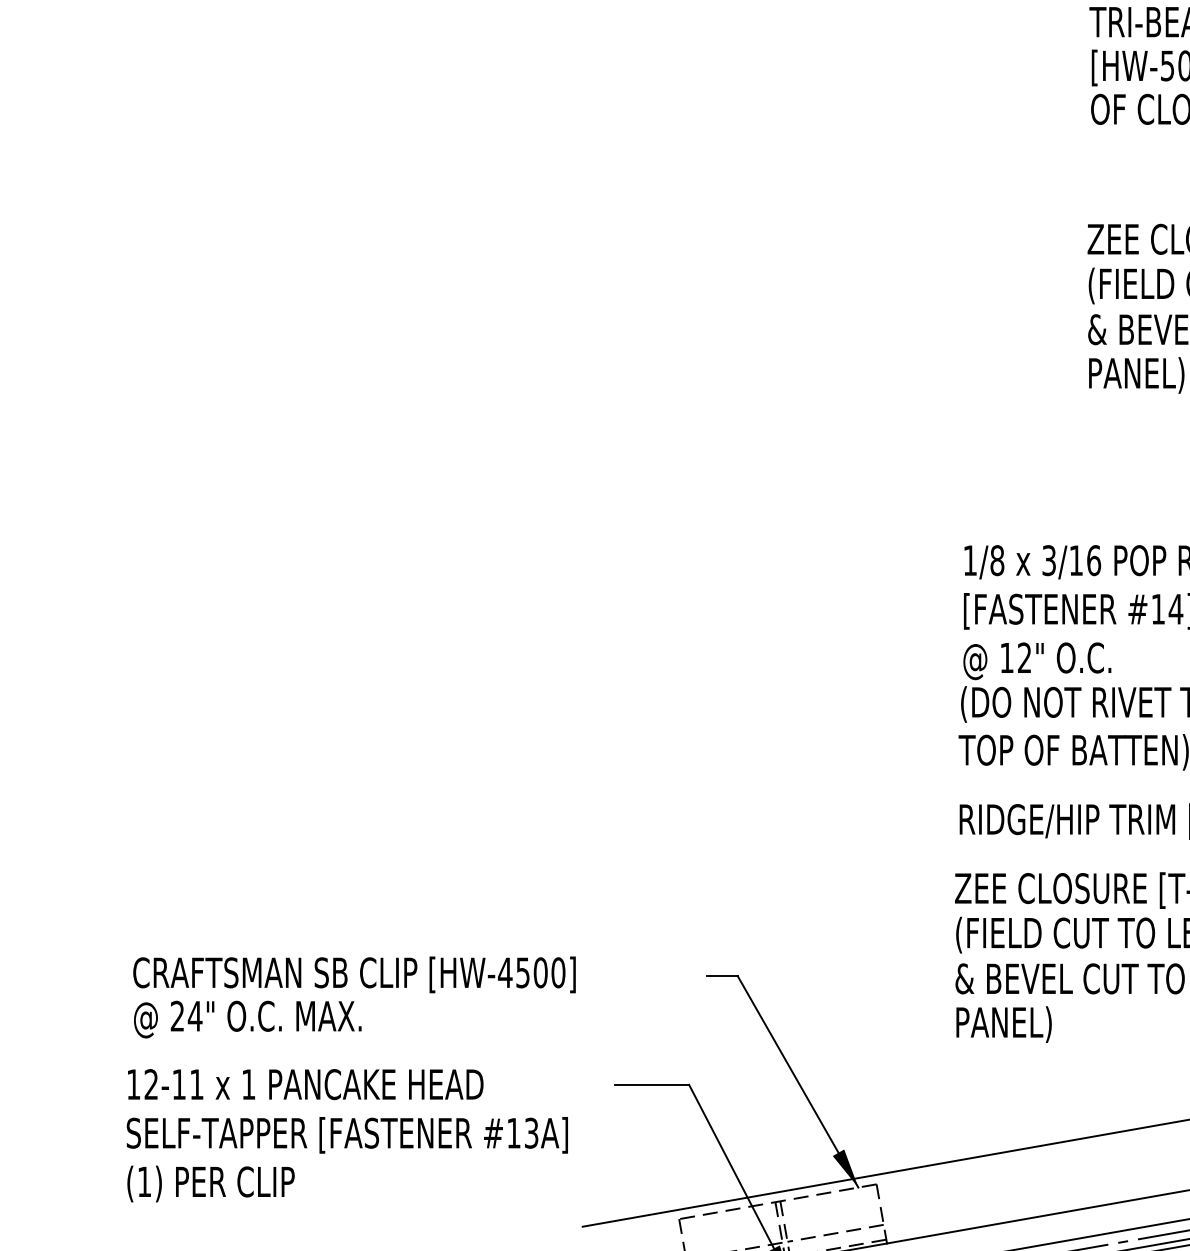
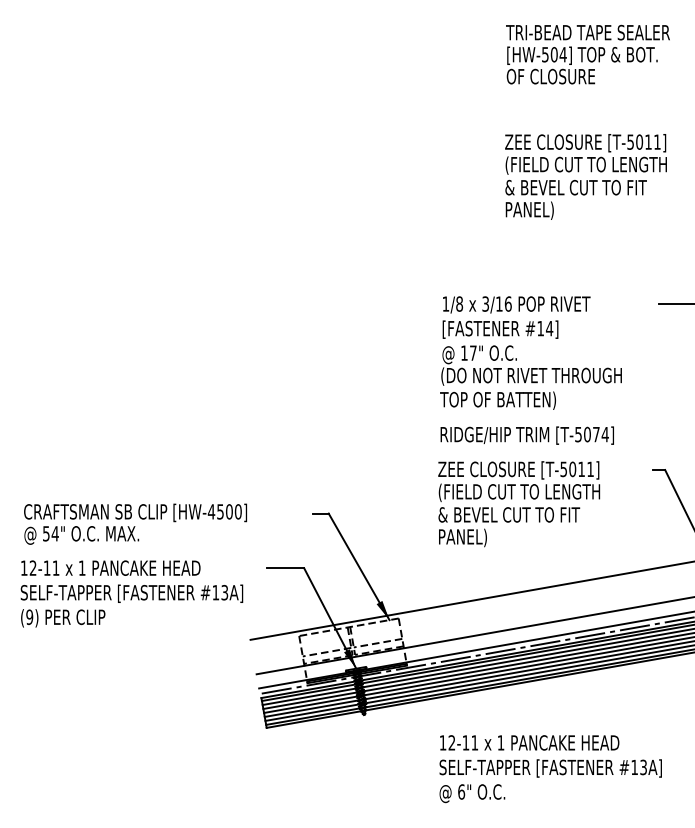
text: (1024, 656) -> (473, 352), 12" -> 17"
text: (177, 1015) -> (46, 533), 24" -> 54"
text: (144, 1180) -> (29, 616), (1) -> (9)

